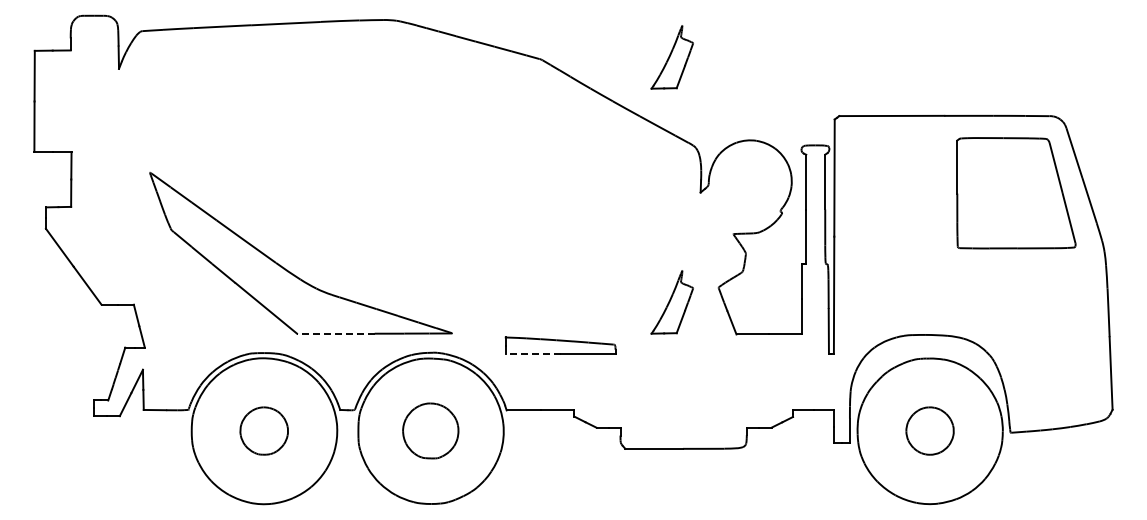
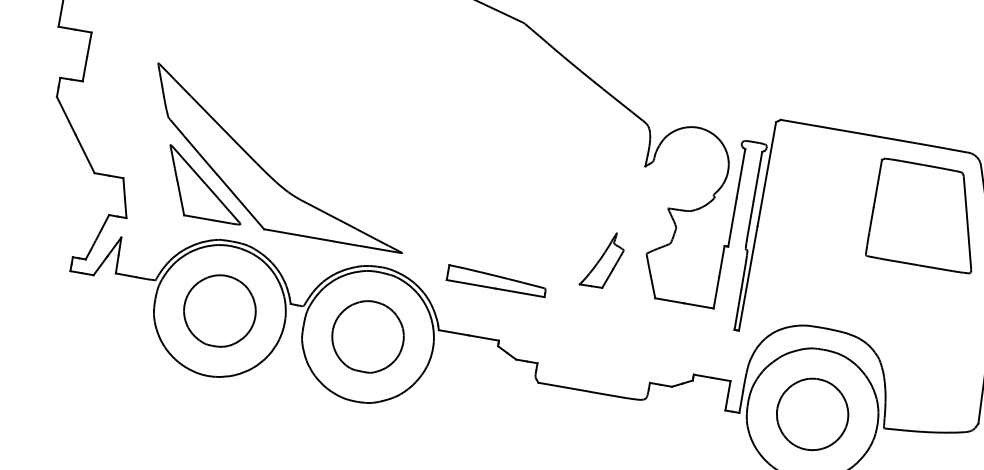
part: (671, 57) -> (640, 41), removed
part: (224, 296) -> (205, 184), added
line: (335, 333) -> (298, 235), dashed -> solid
line: (532, 354) -> (470, 284), dashed -> solid
part: (263, 430) -> (219, 310), size x1.67
part: (430, 430) -> (367, 336), size x1.43
part: (929, 430) -> (812, 413), size x1.67

